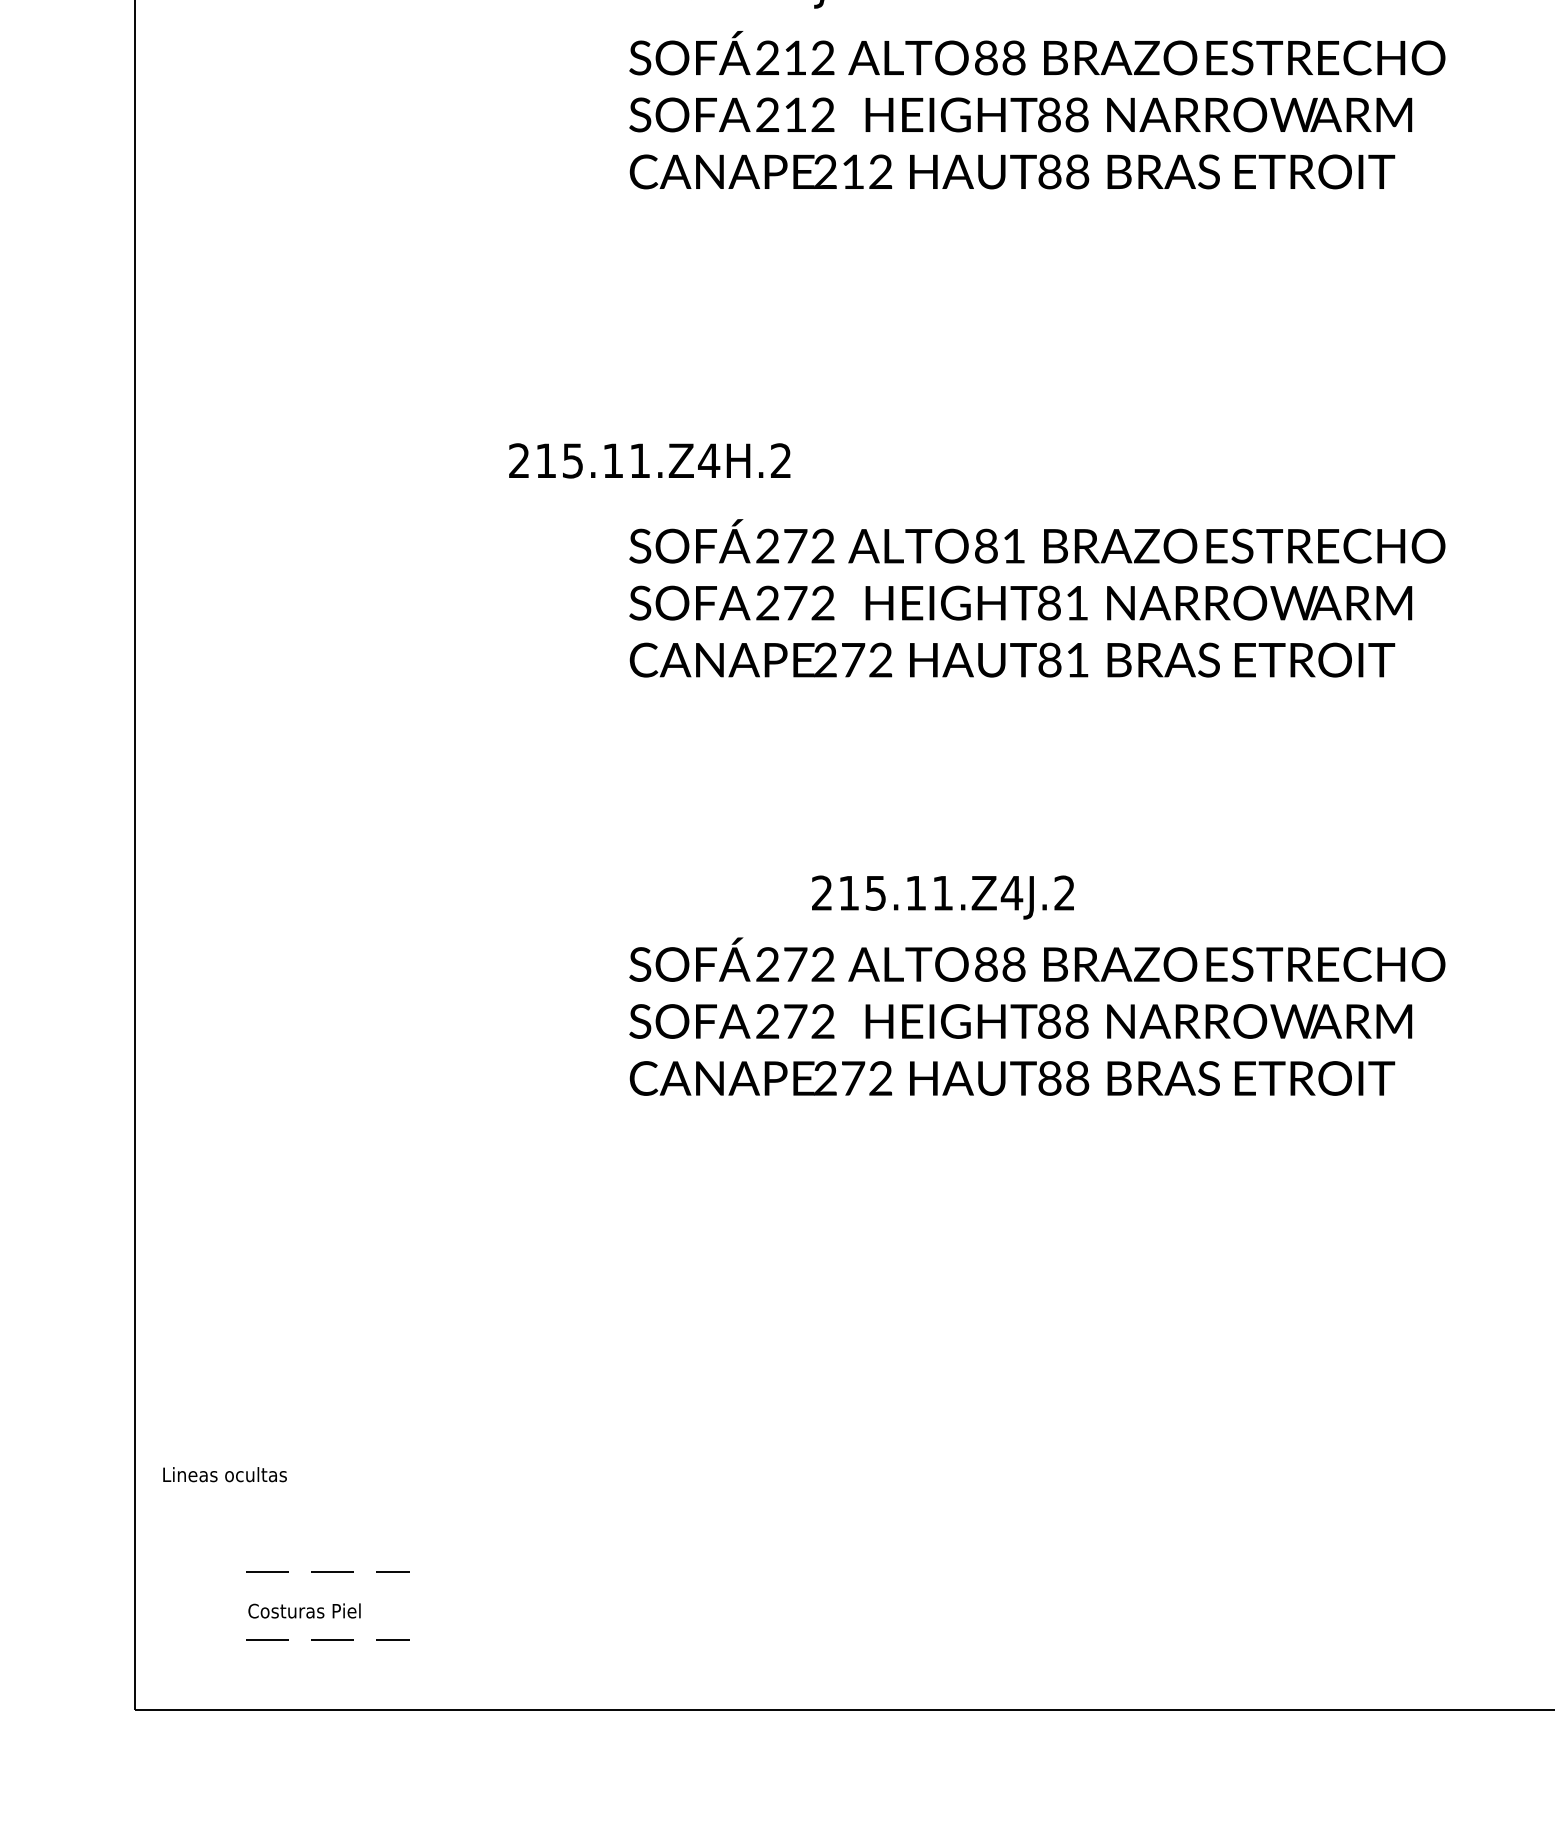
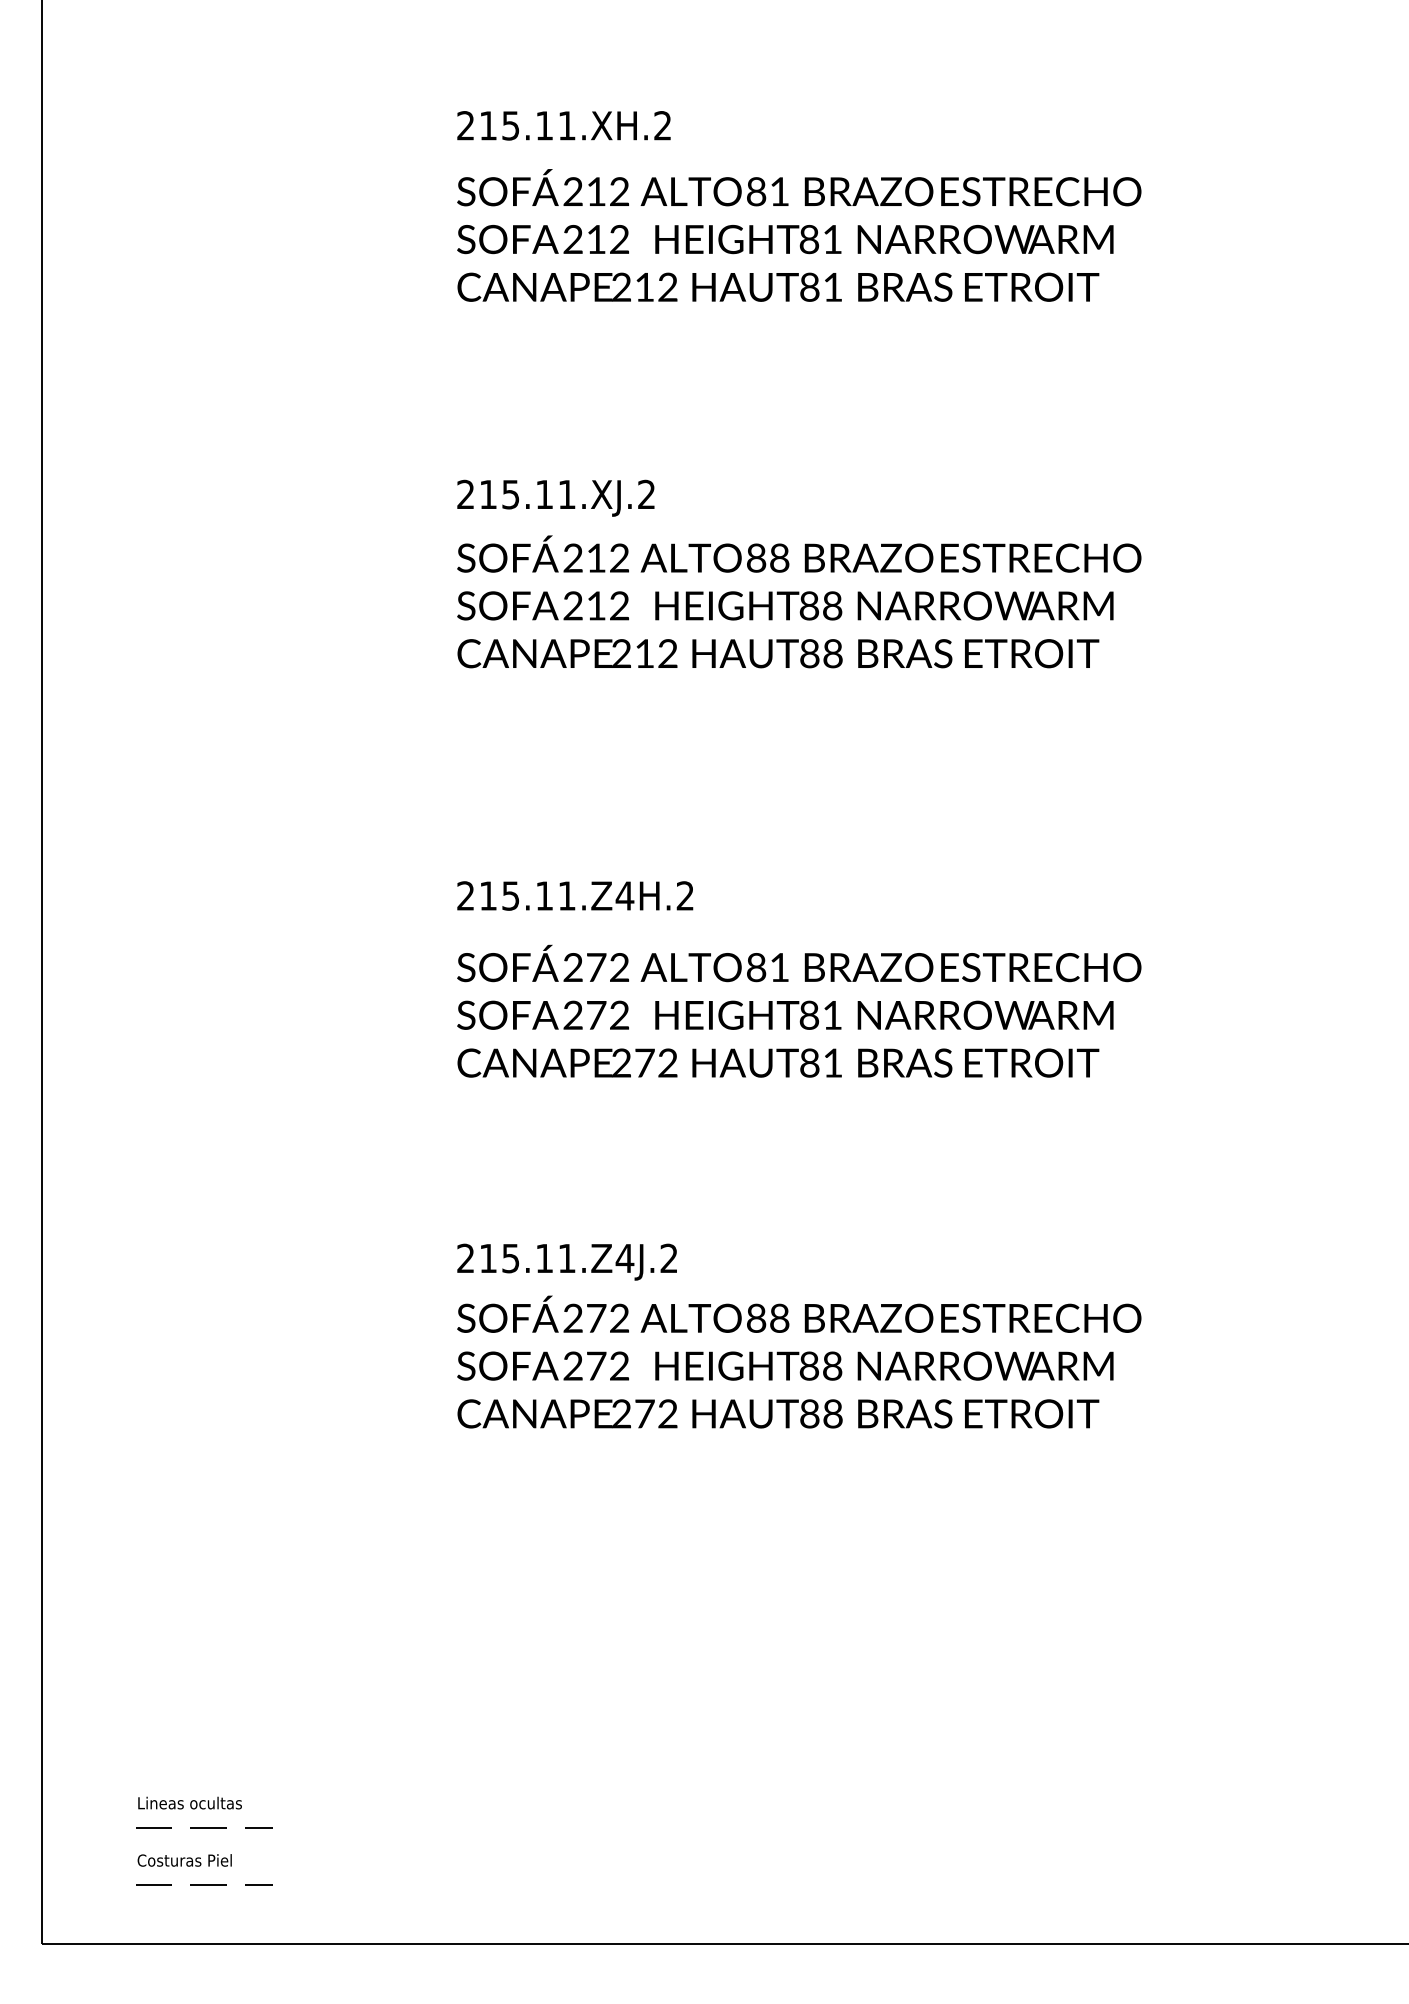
text: (650, 460) -> (575, 895), moved
text: (942, 896) -> (566, 1261), moved
text: (224, 1473) -> (189, 1802), moved

